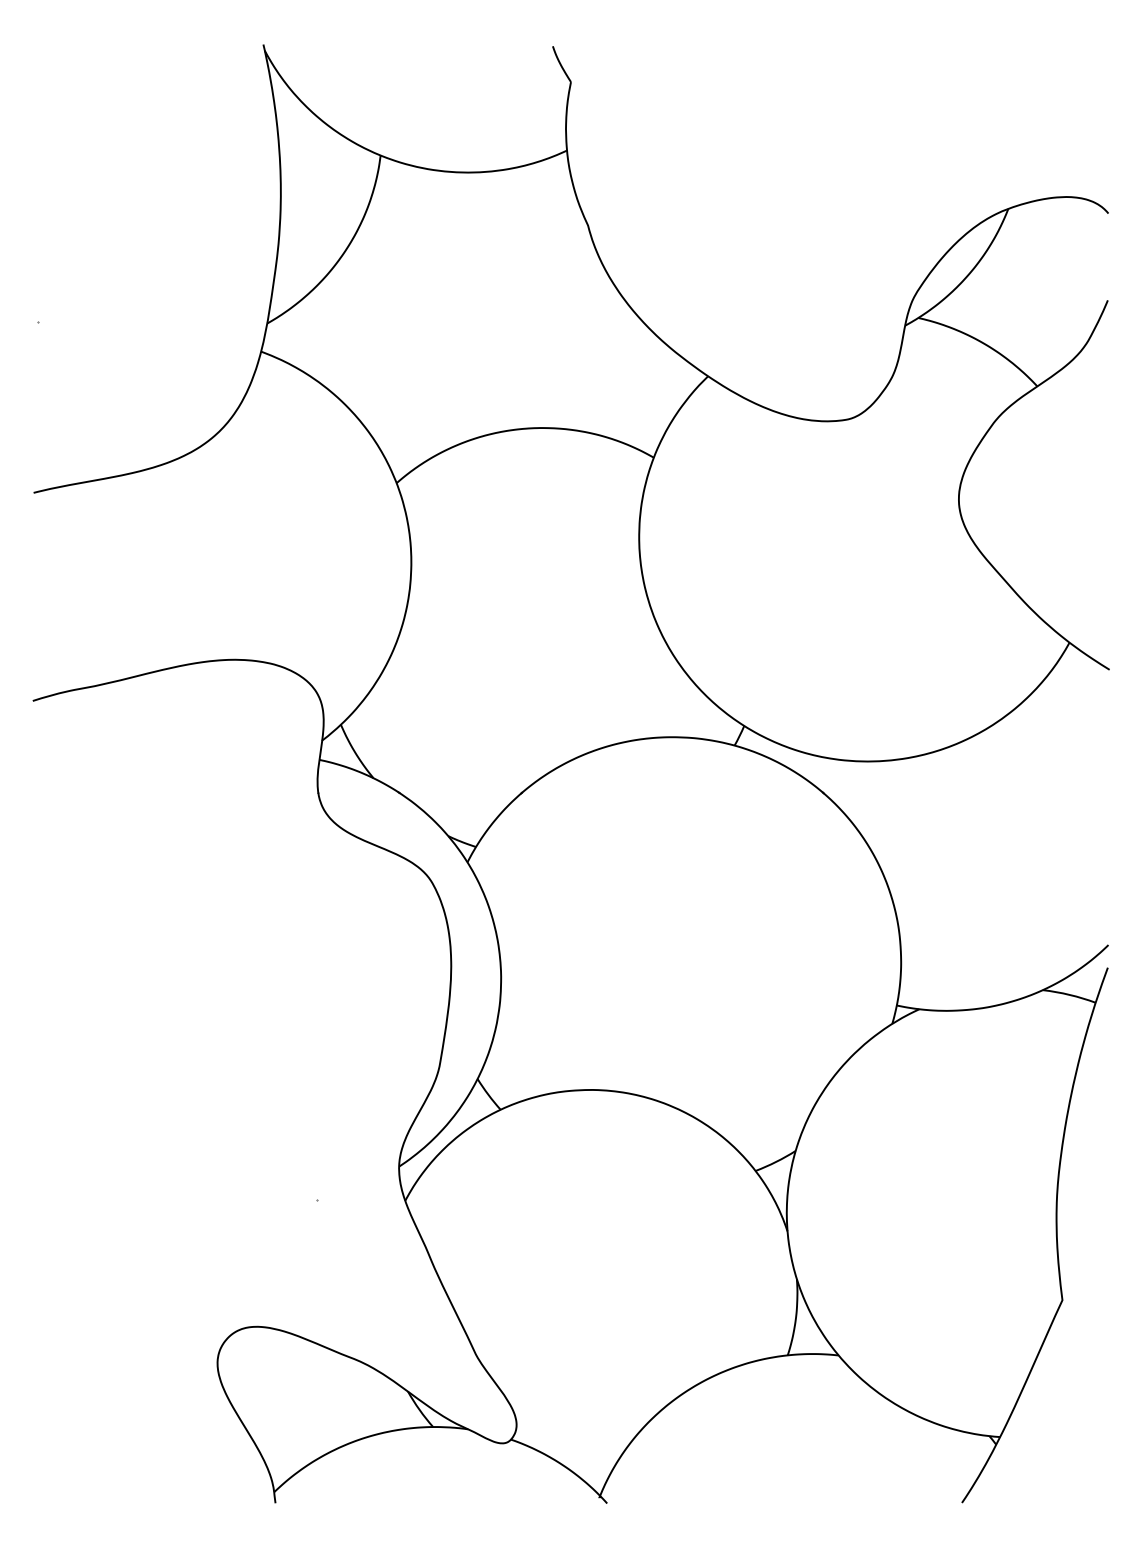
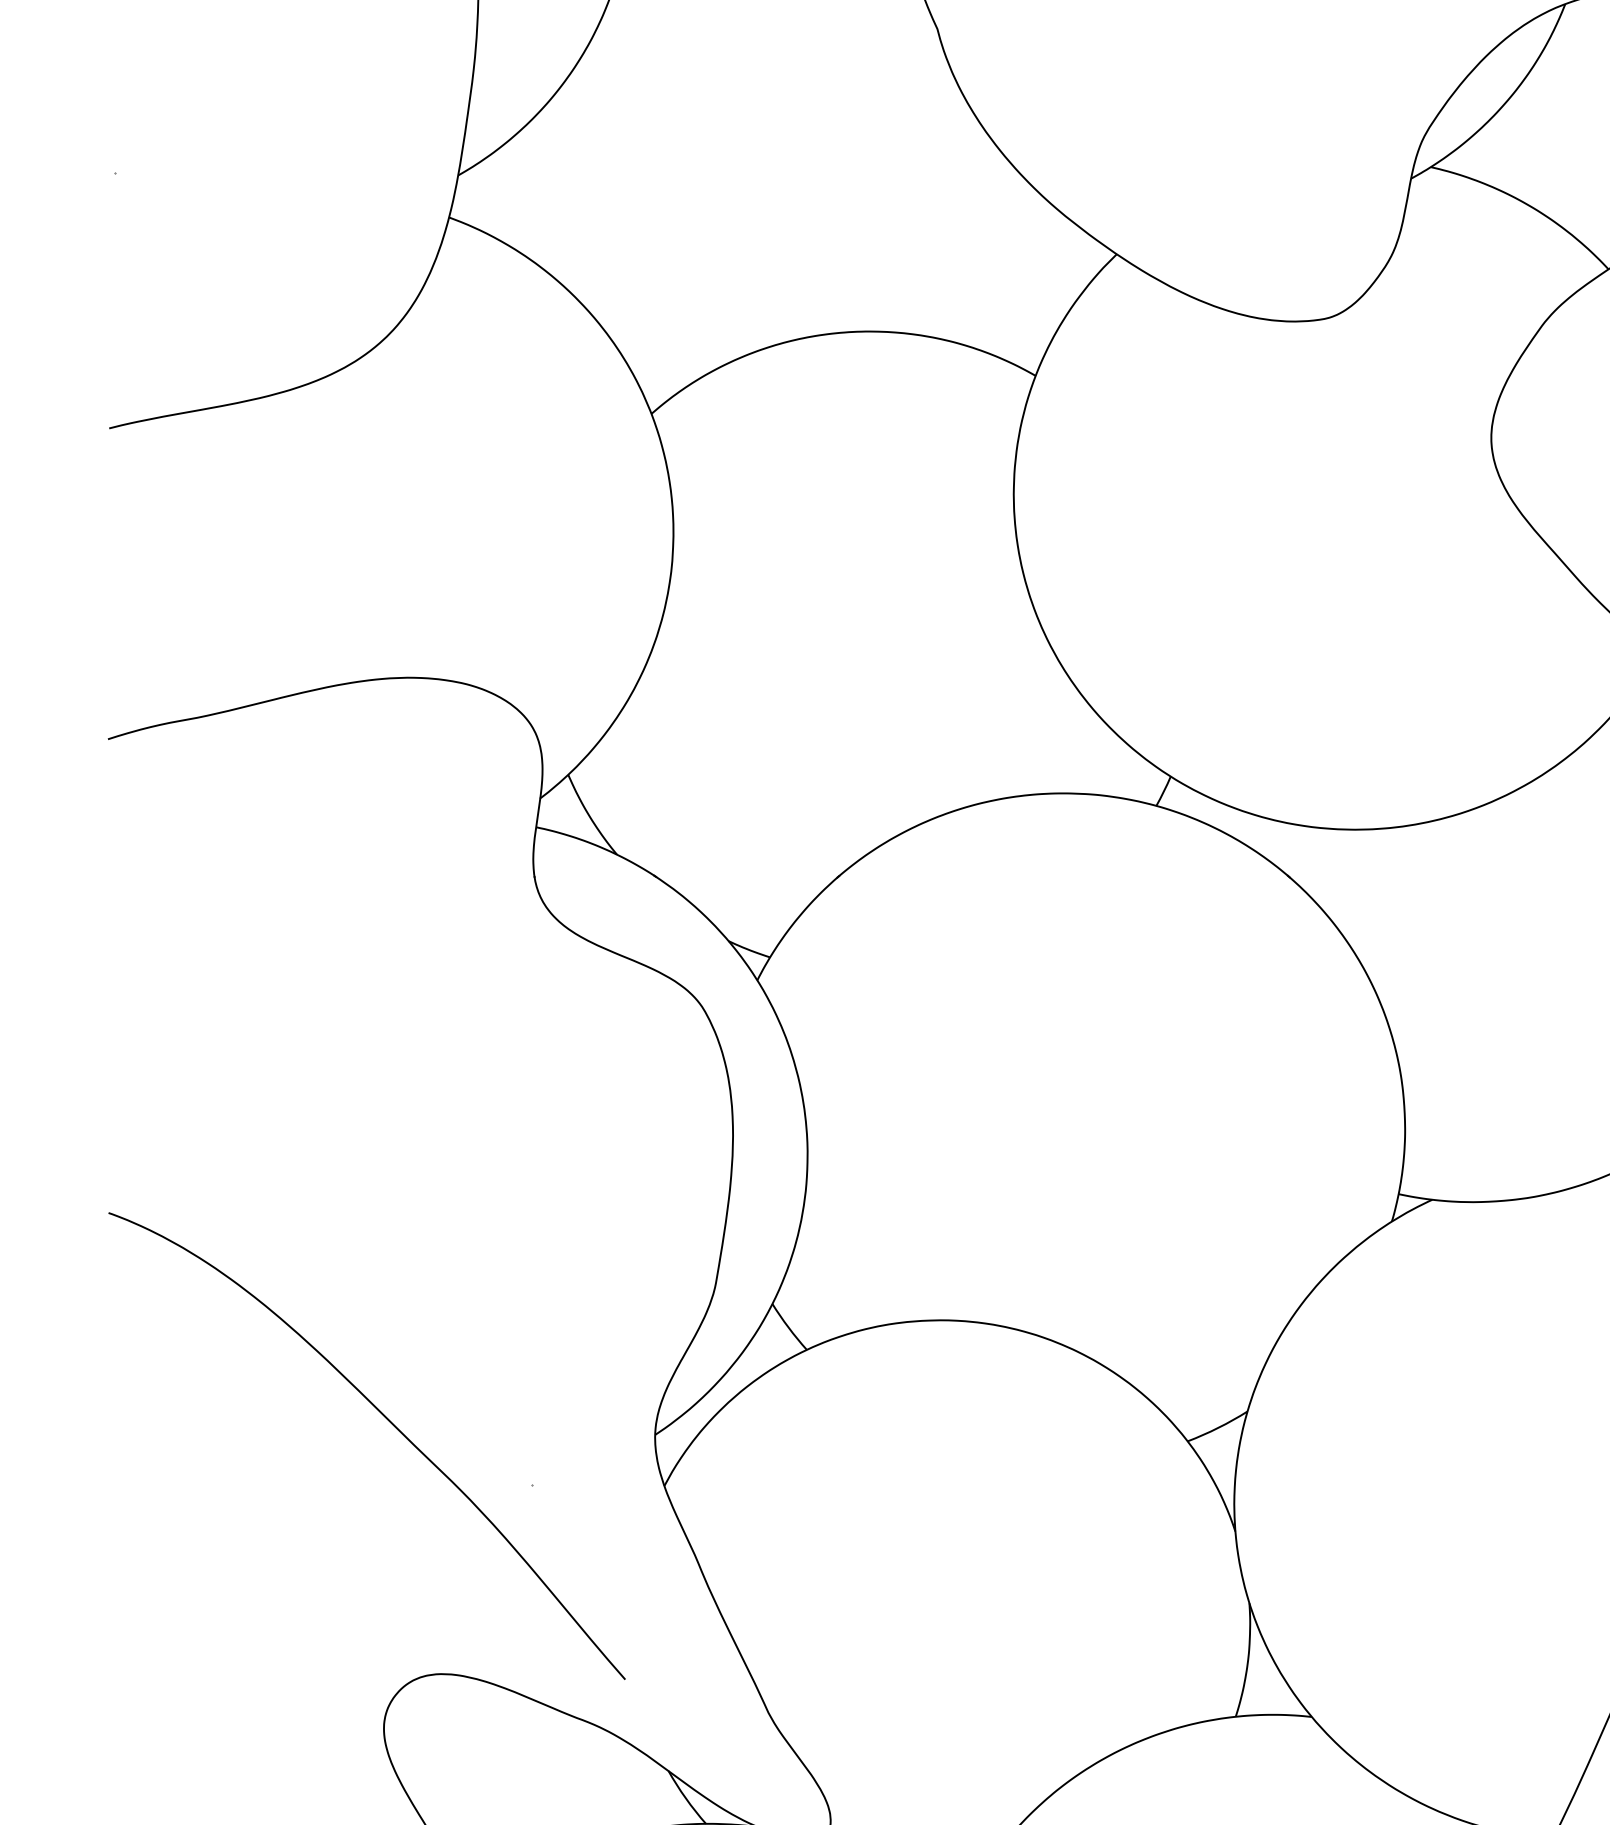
curve: (221, 1158) -> (389, 1422), added

